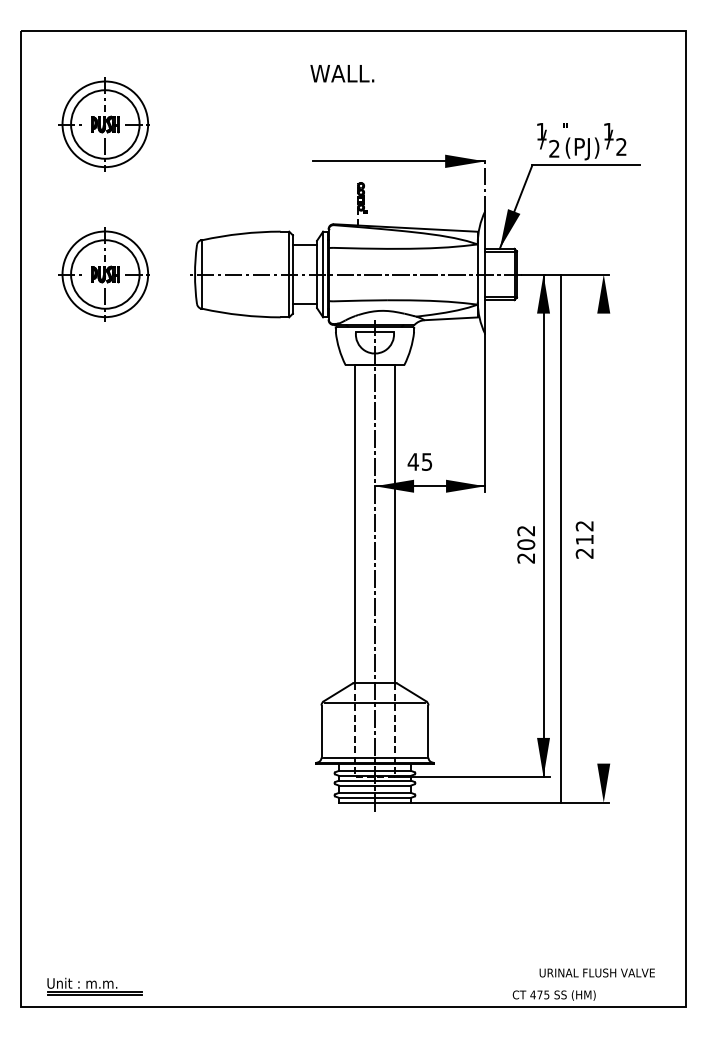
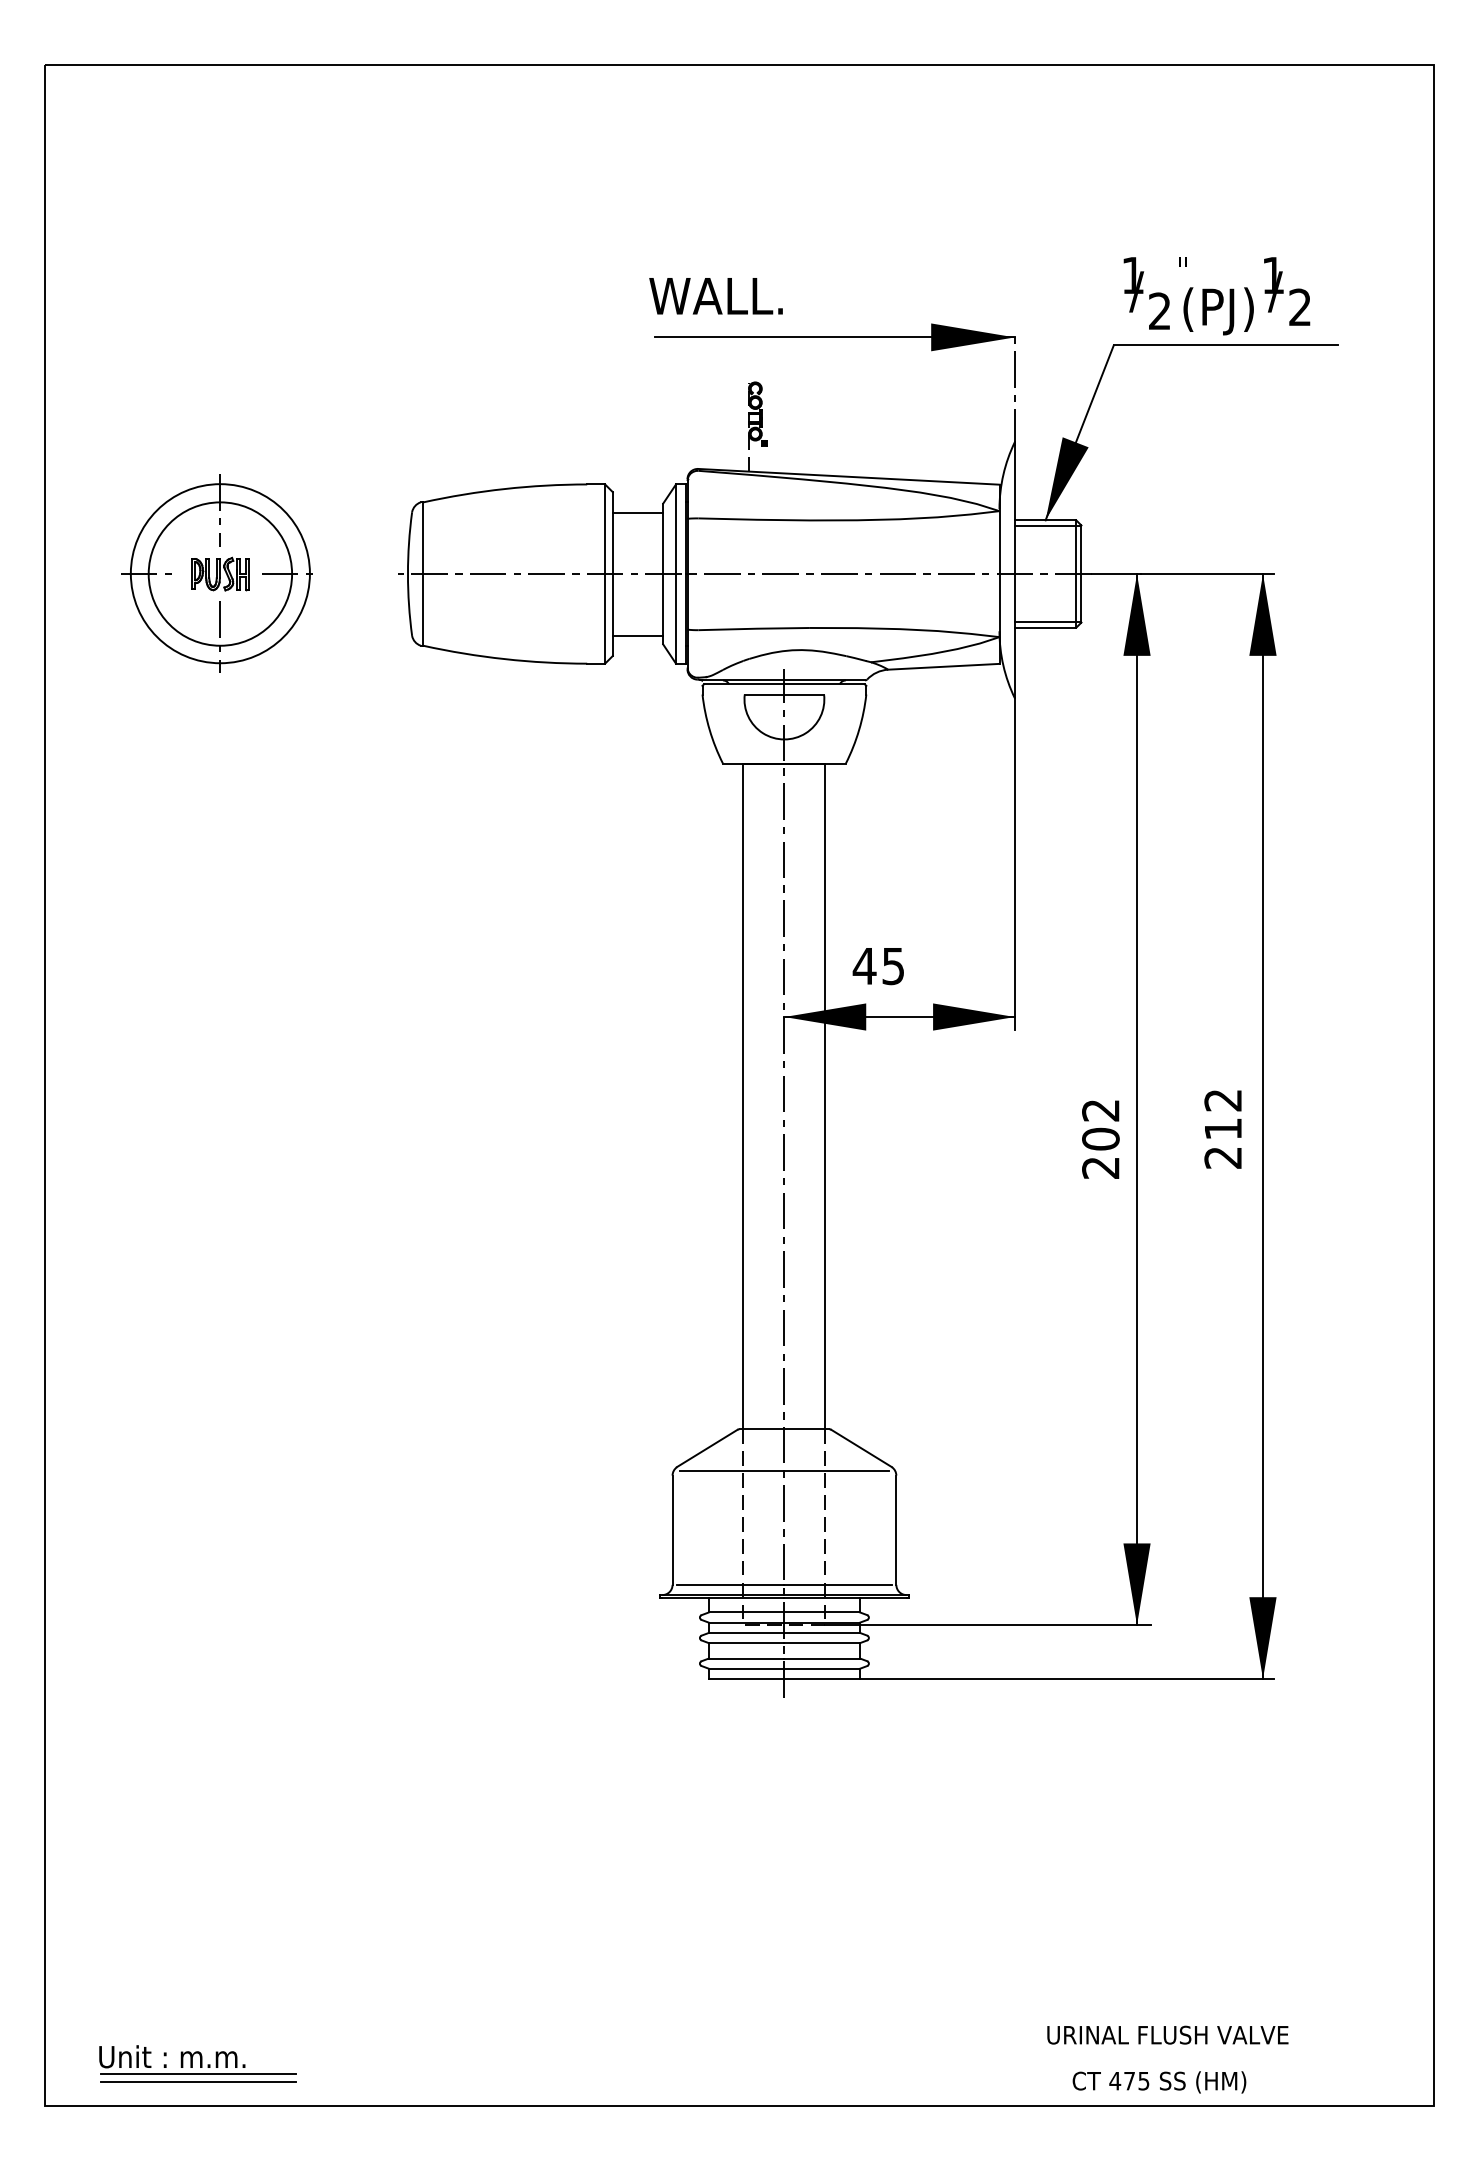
text: (342, 73) -> (716, 295), moved
part: (103, 124) -> (216, 260), removed
line: (560, 538) -> (1262, 1126), moved
text: (596, 972) -> (1166, 2034), moved

